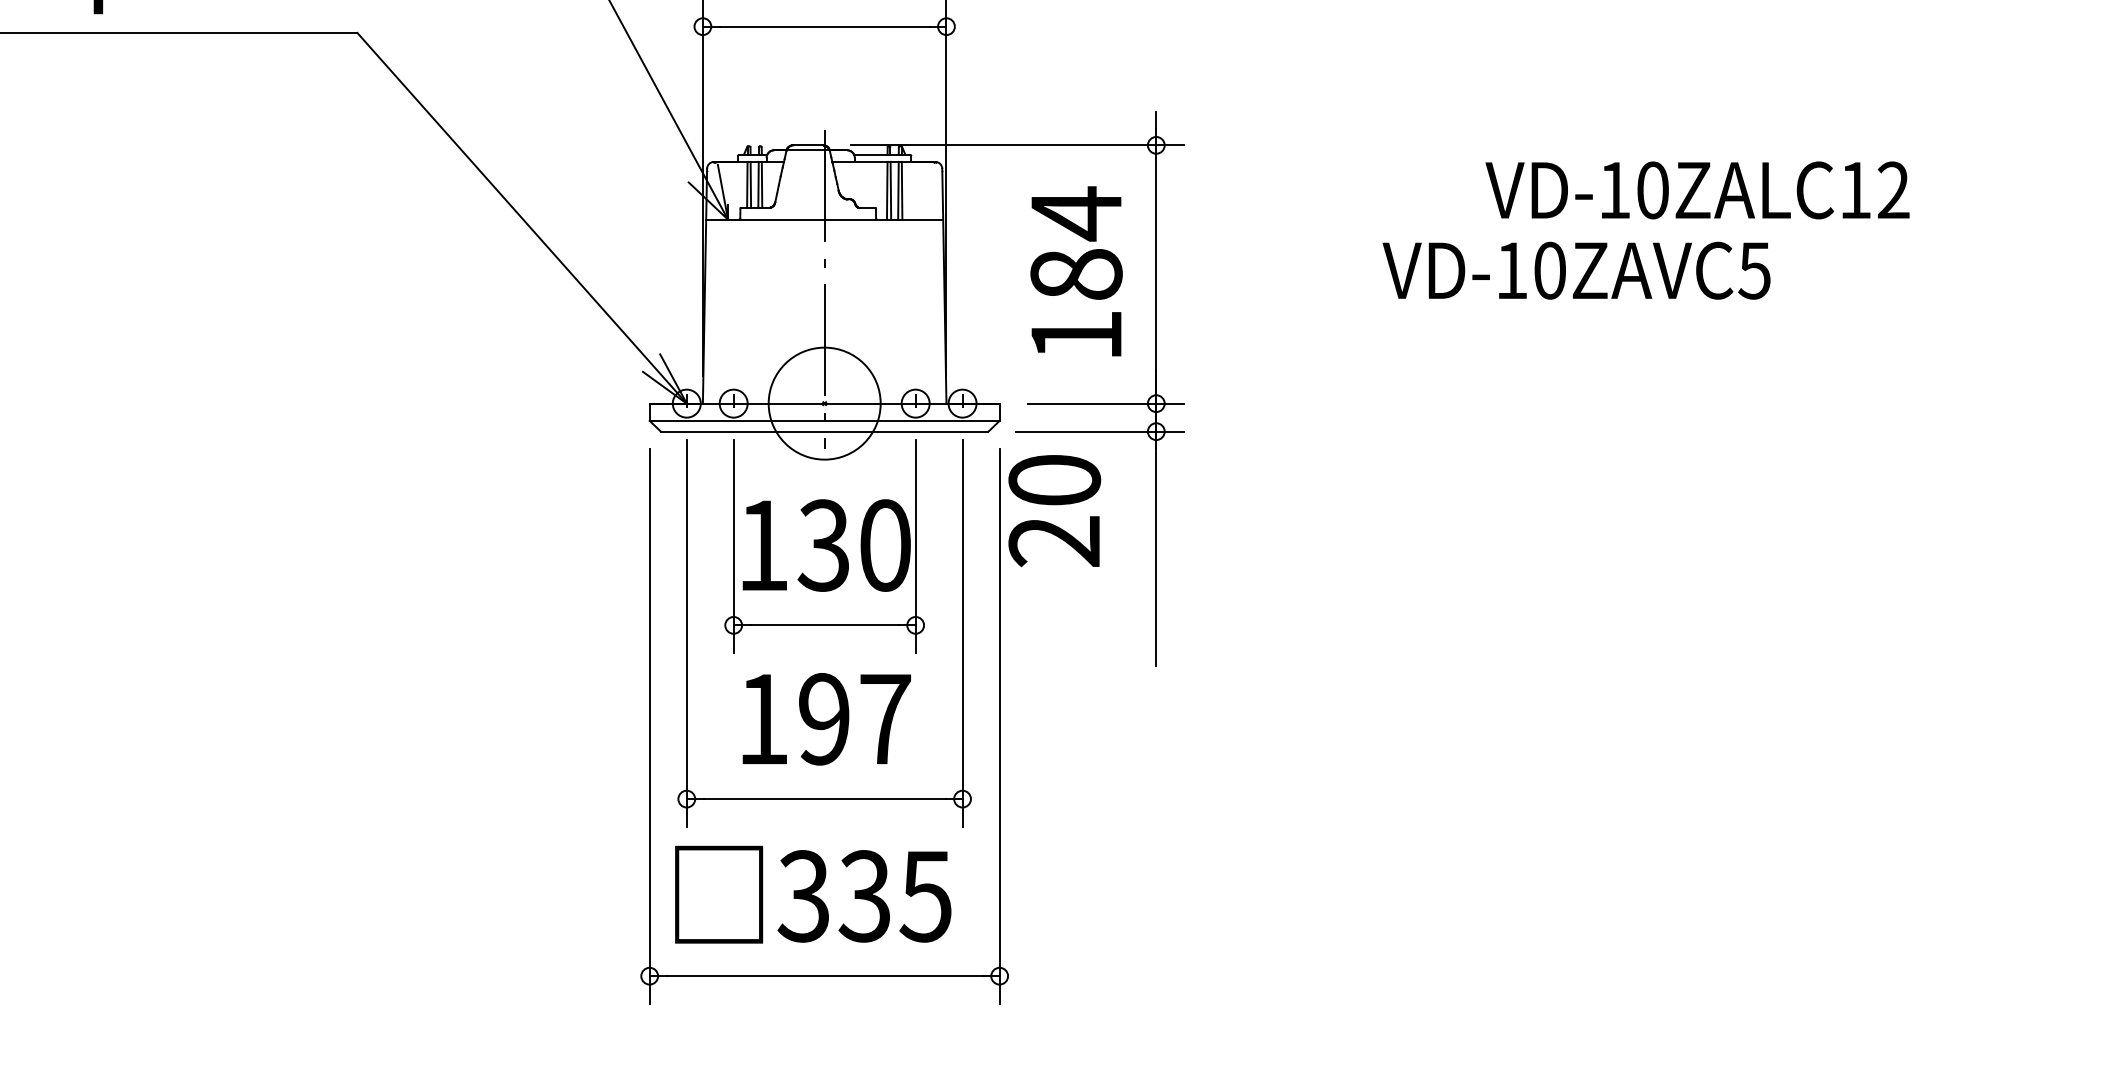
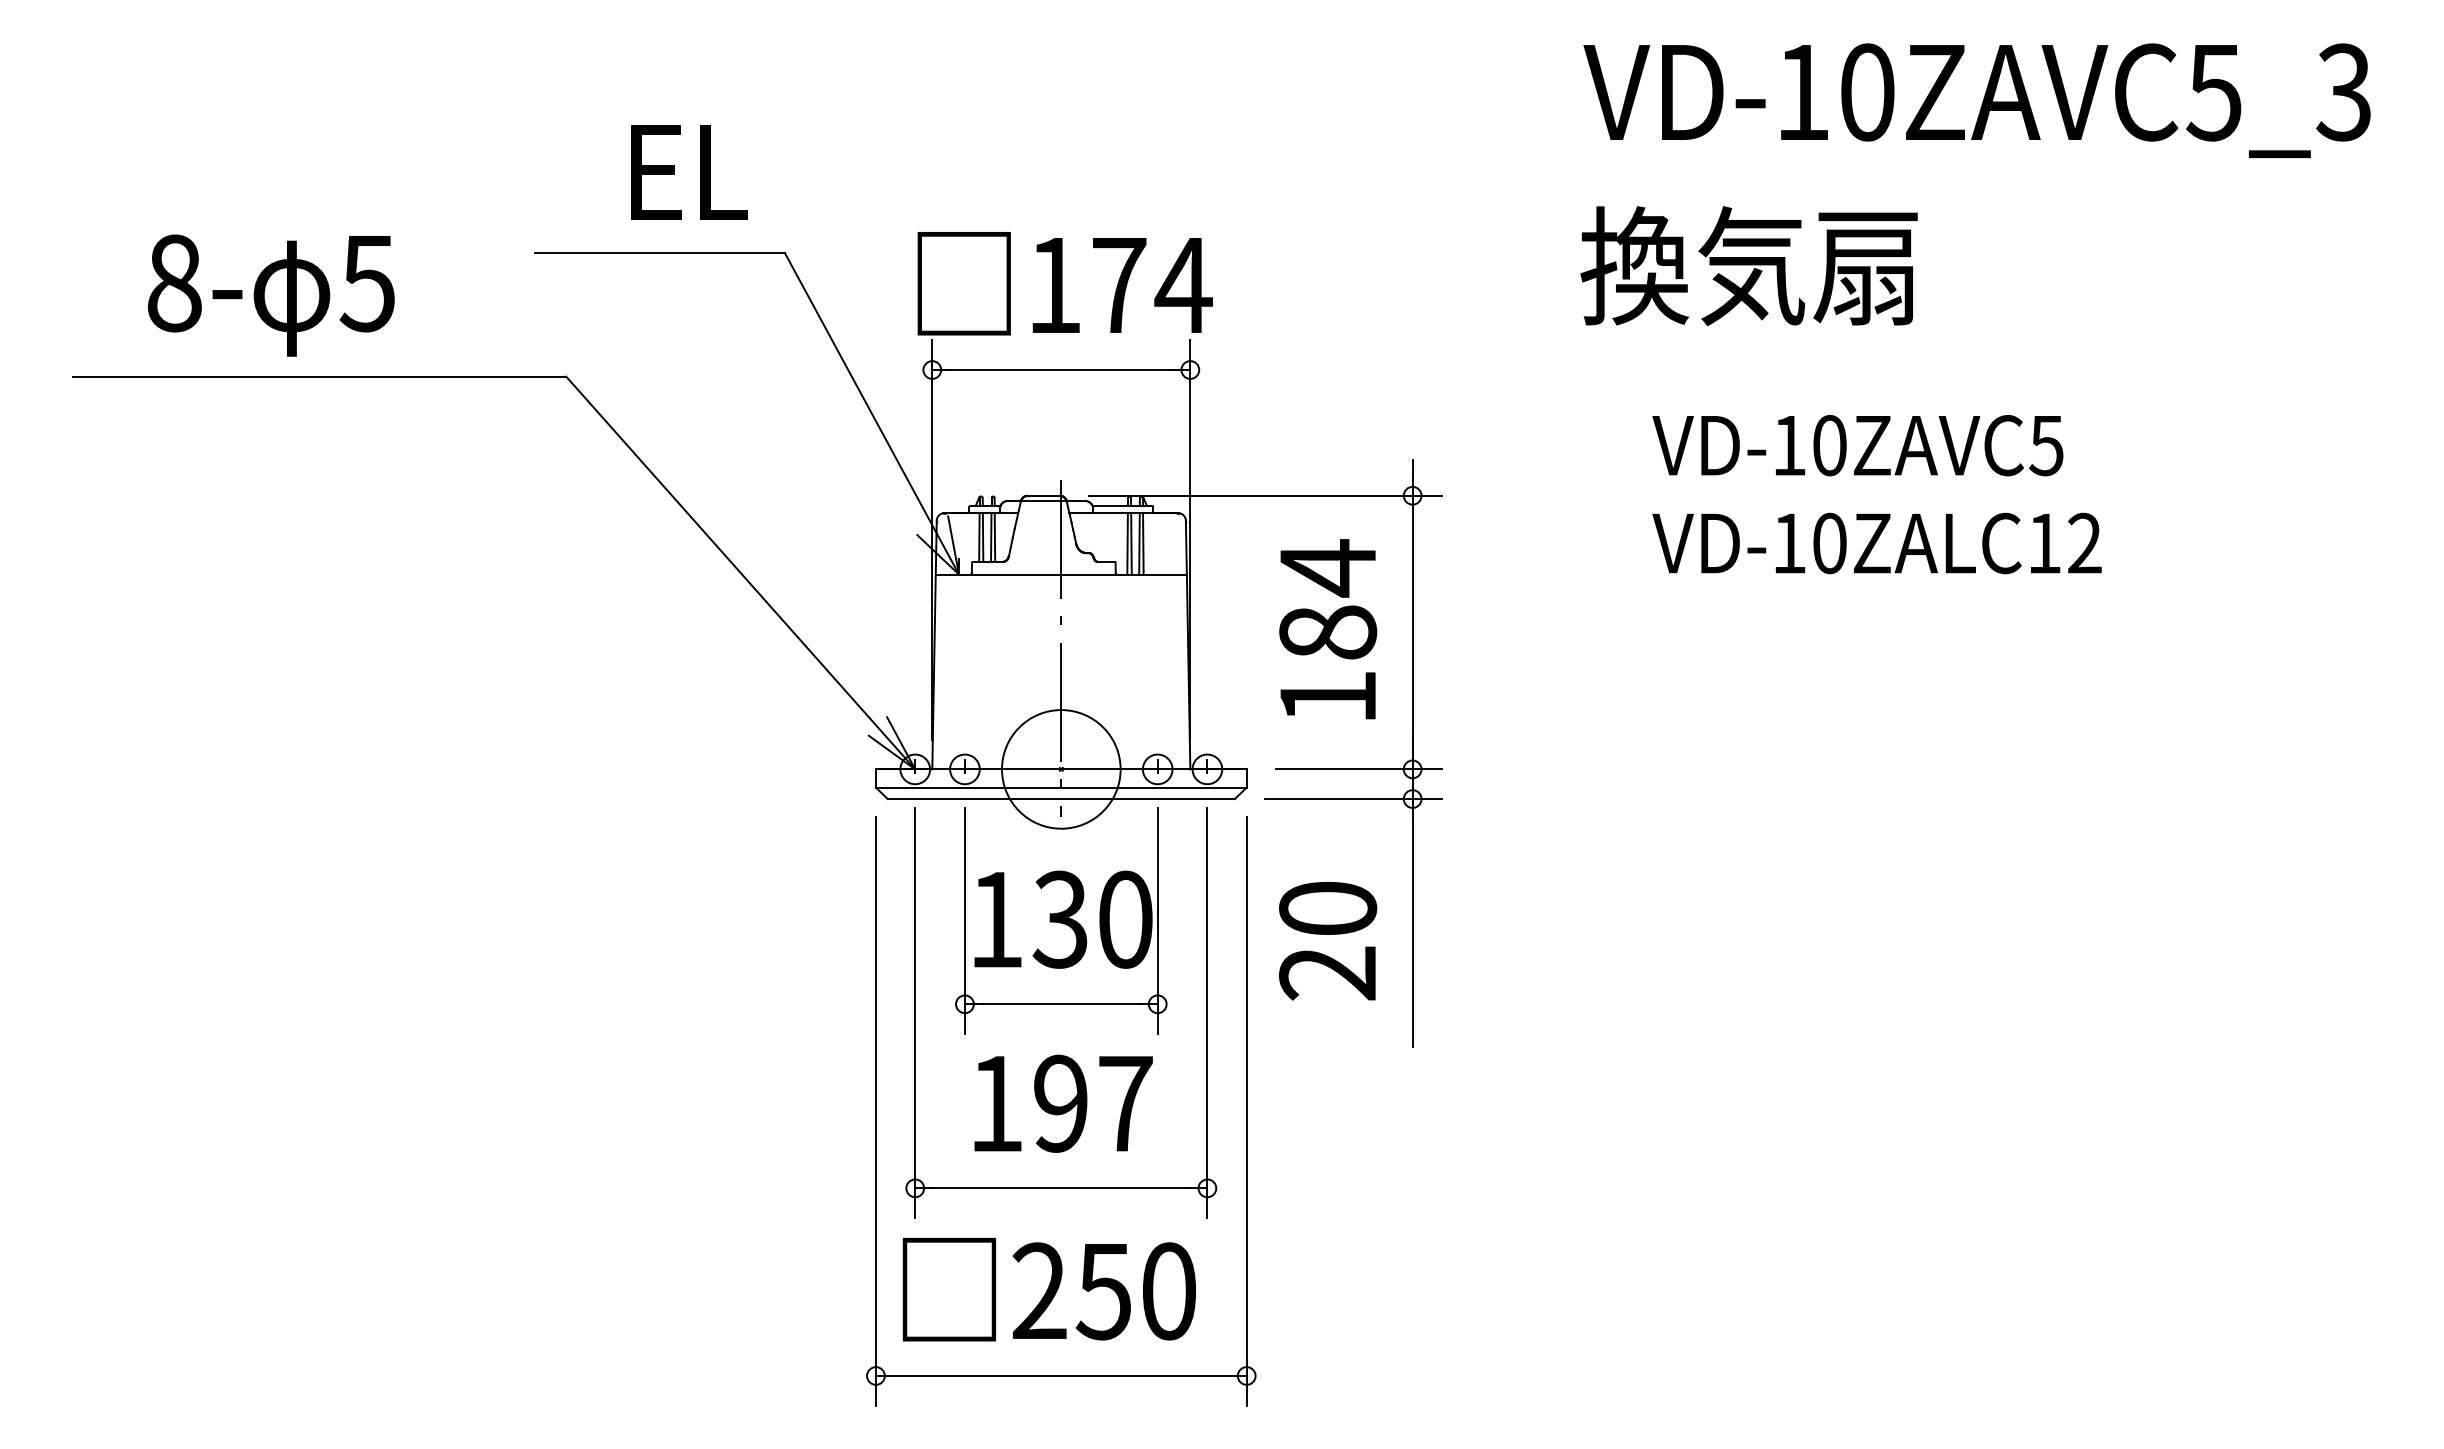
text: (1697, 190) -> (1876, 543), moved
text: (1576, 270) -> (1857, 445), moved
text: (1055, 510) -> (1328, 940), moved
text: (864, 896) -> (1103, 1291), 335 -> 250

